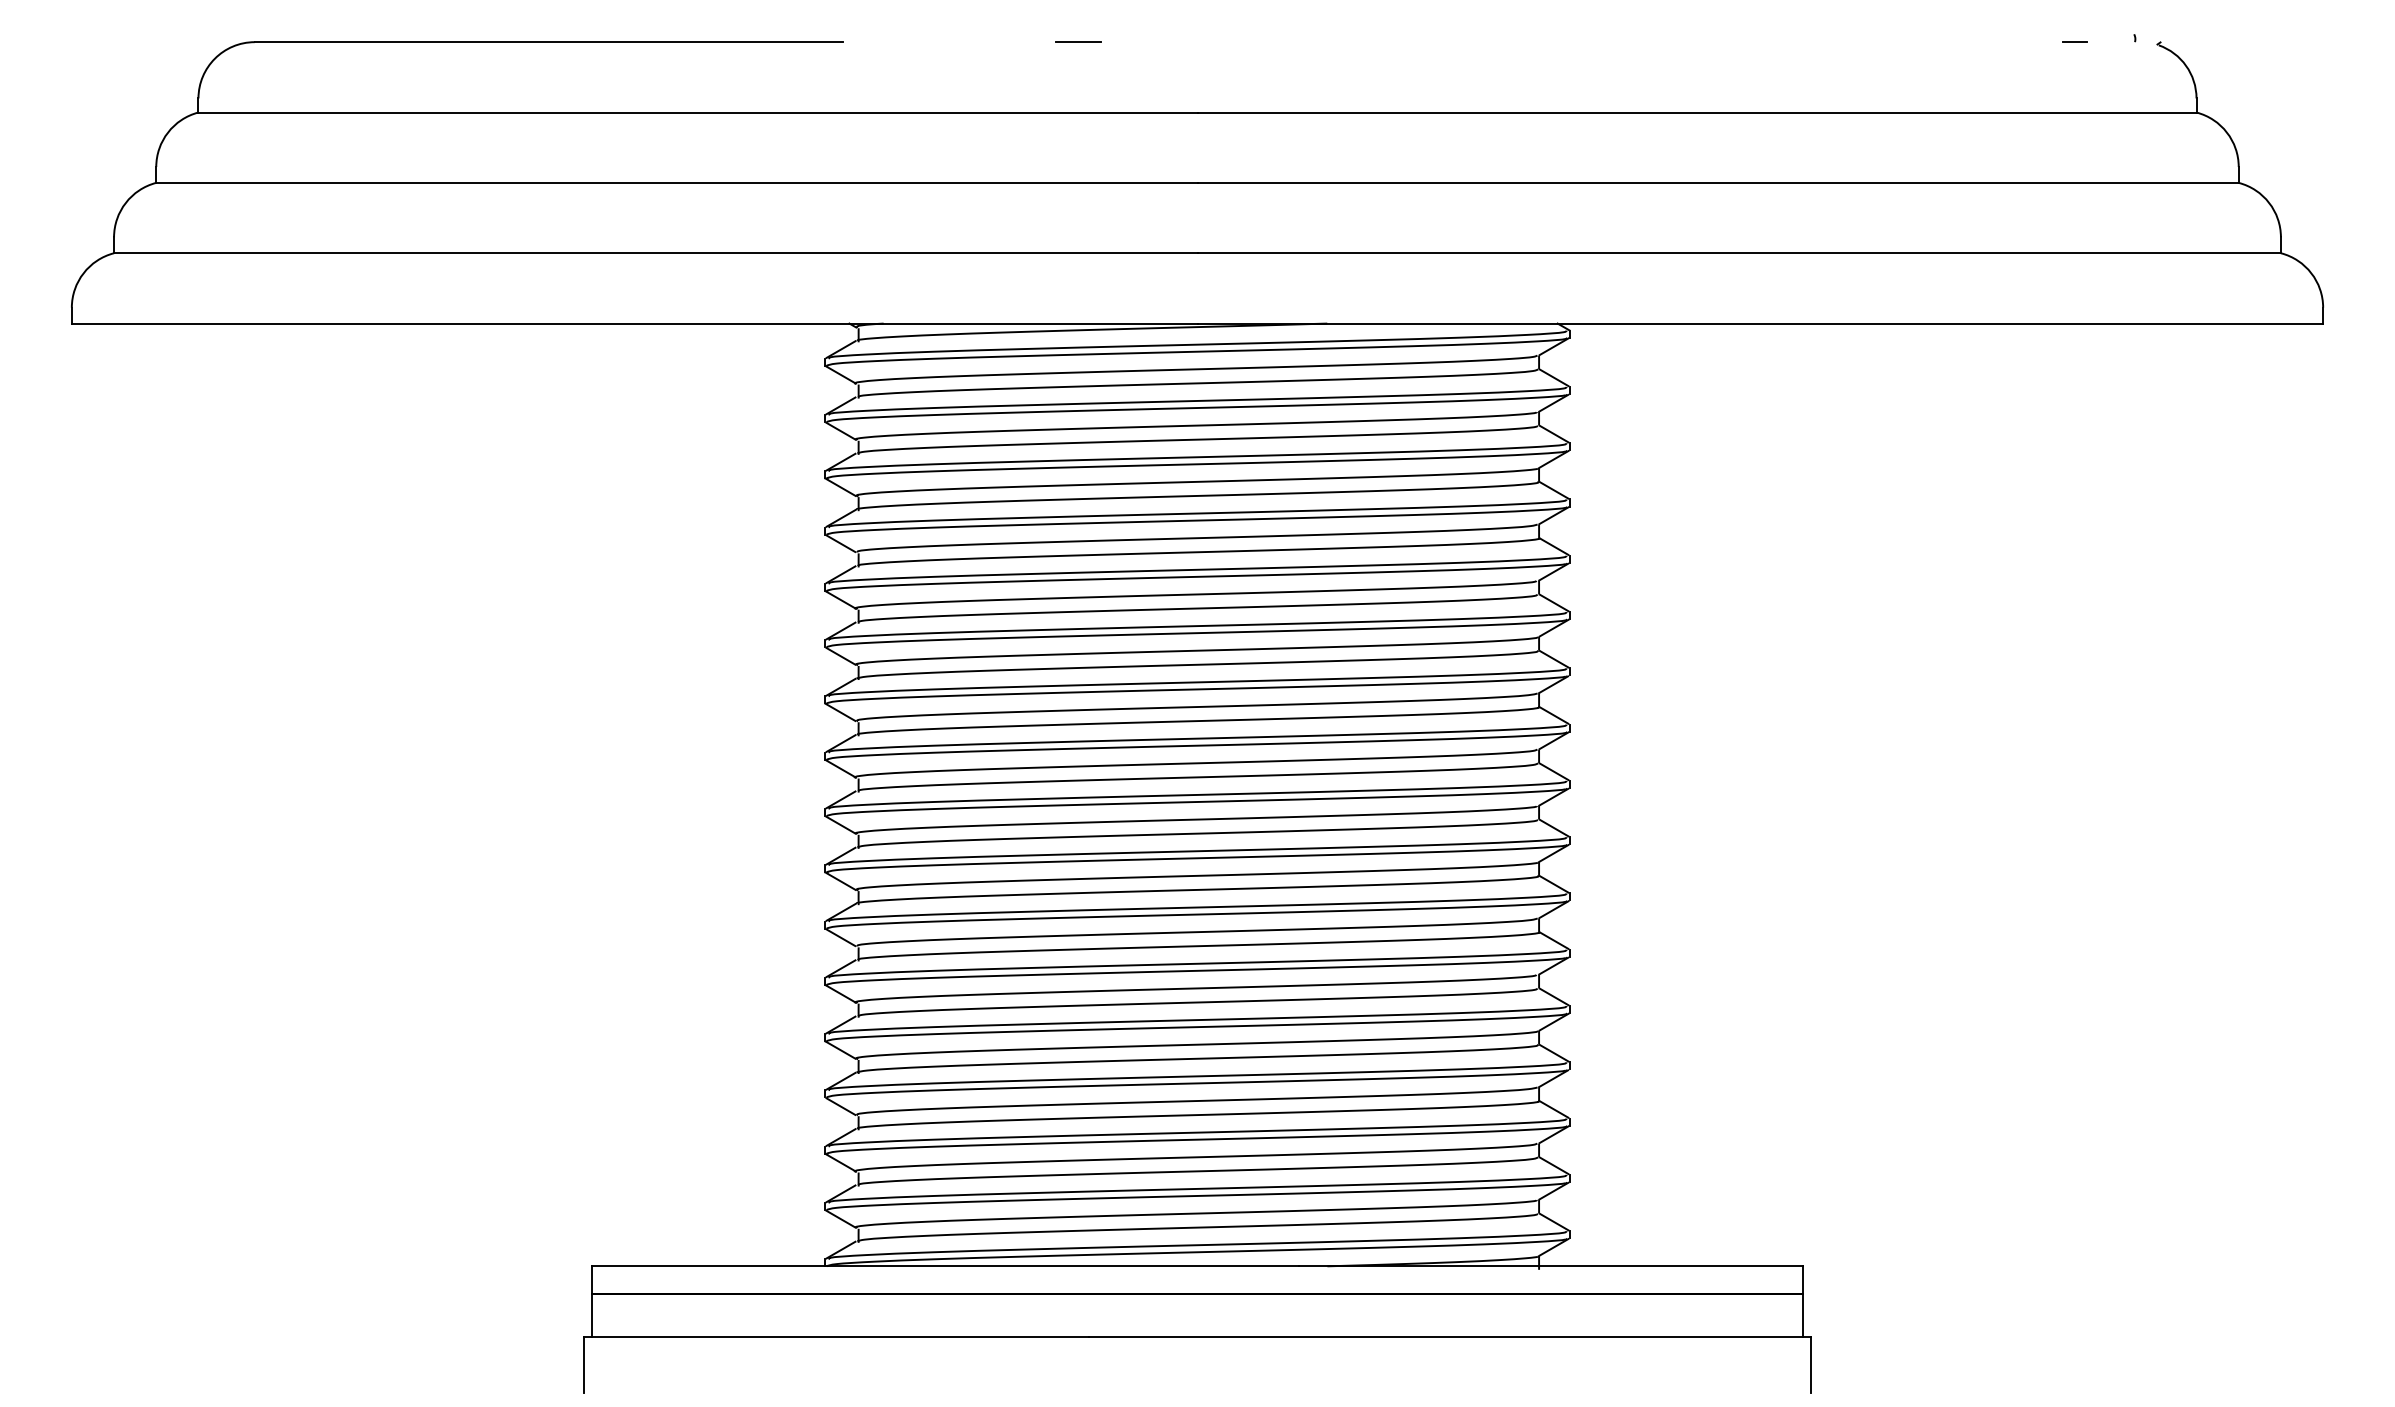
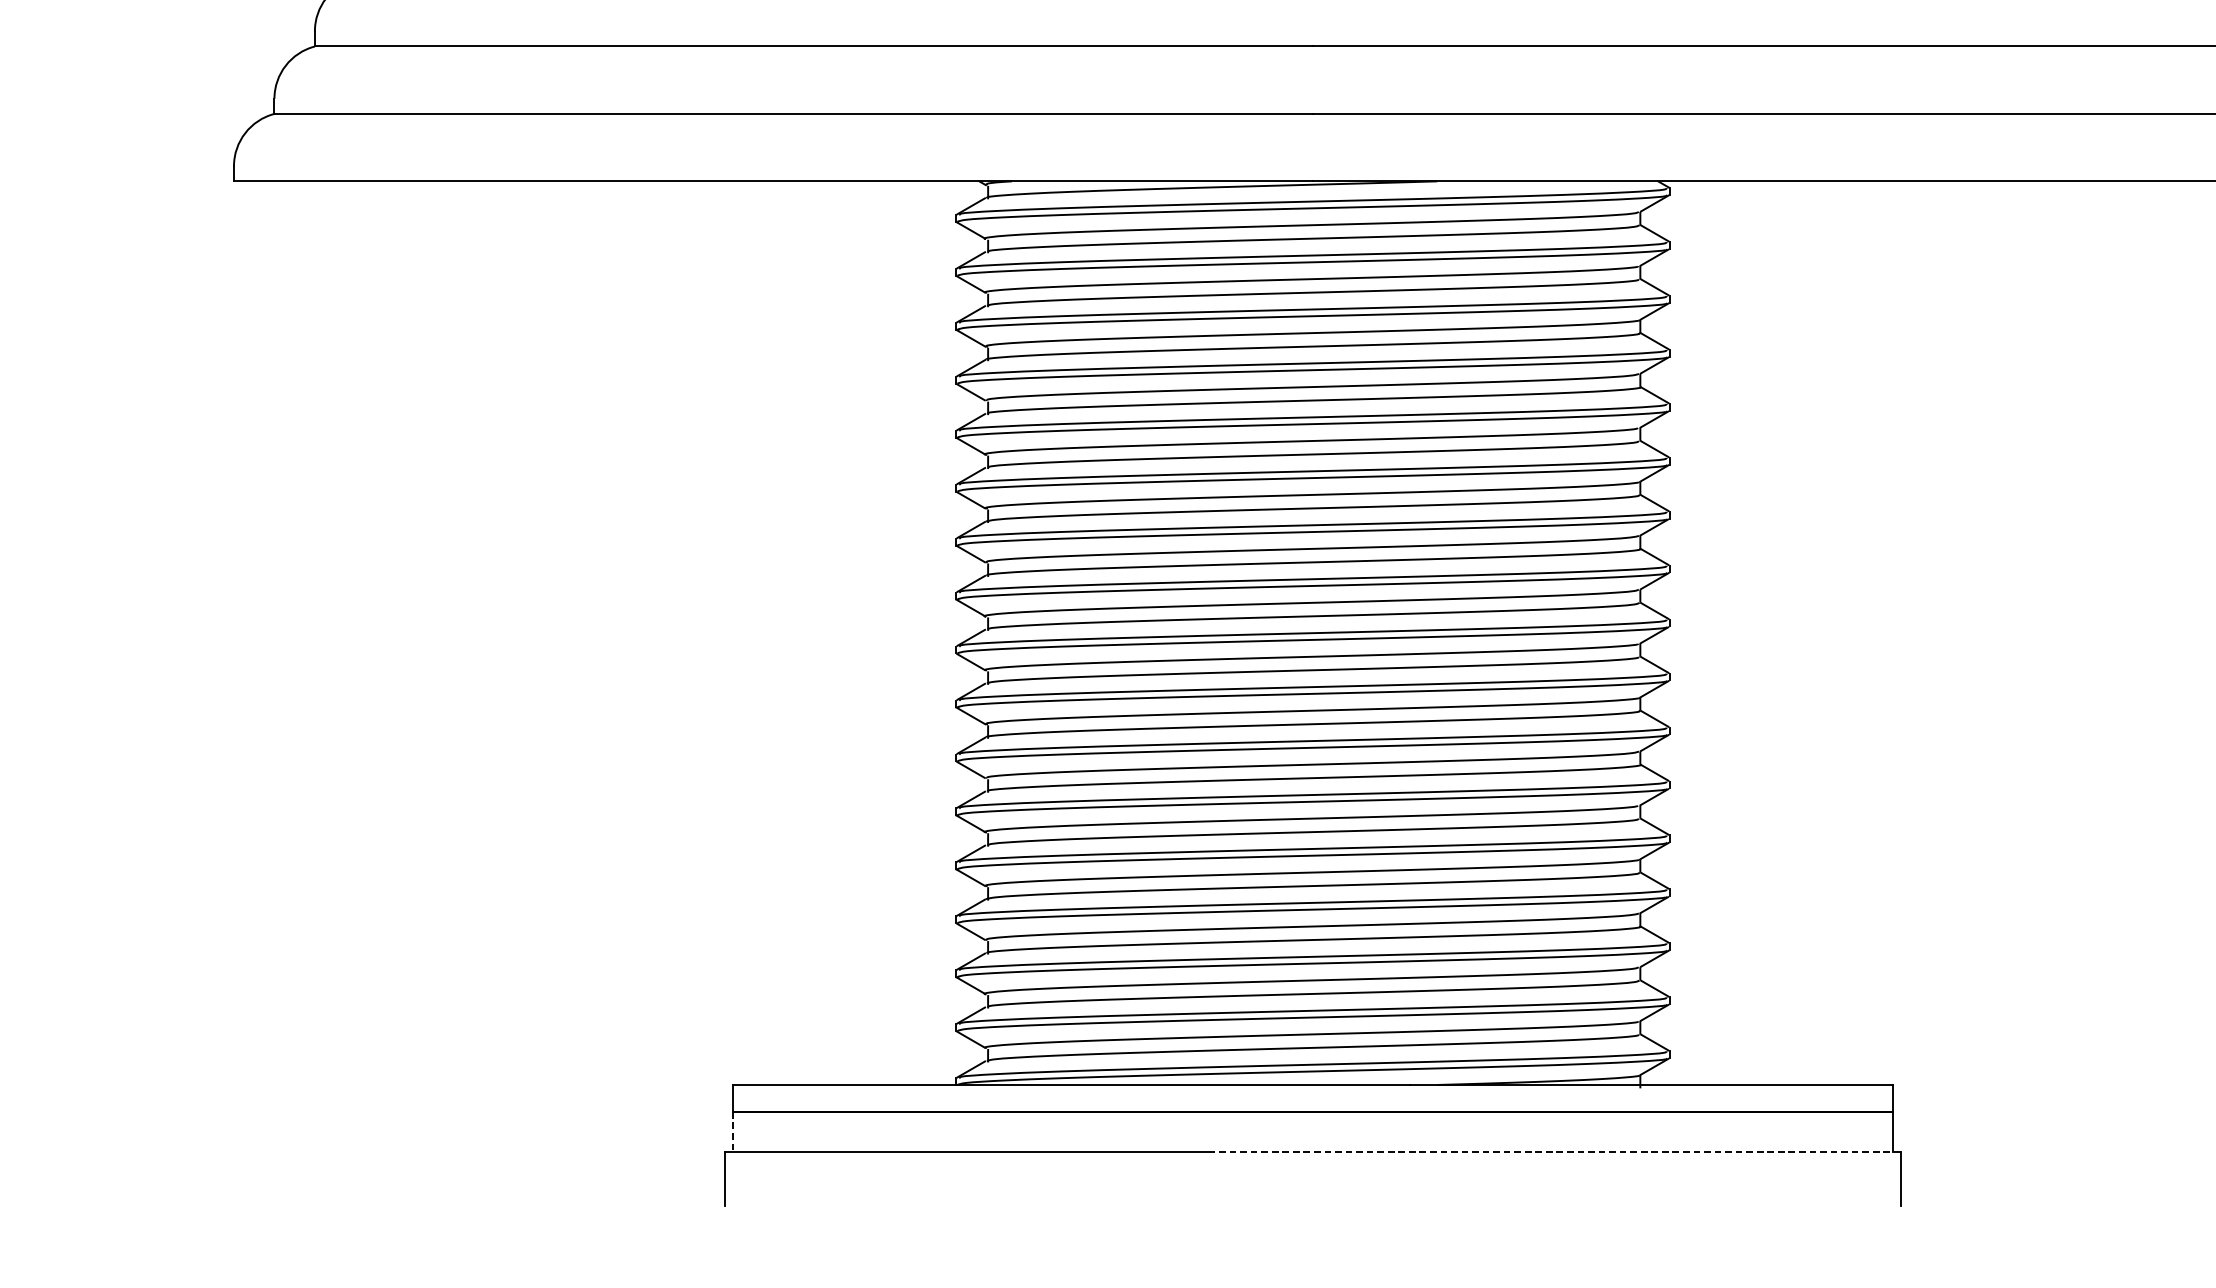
line: (592, 1316) -> (733, 1133), solid -> dashed
line: (1450, 1336) -> (1555, 1152), solid -> dashed

